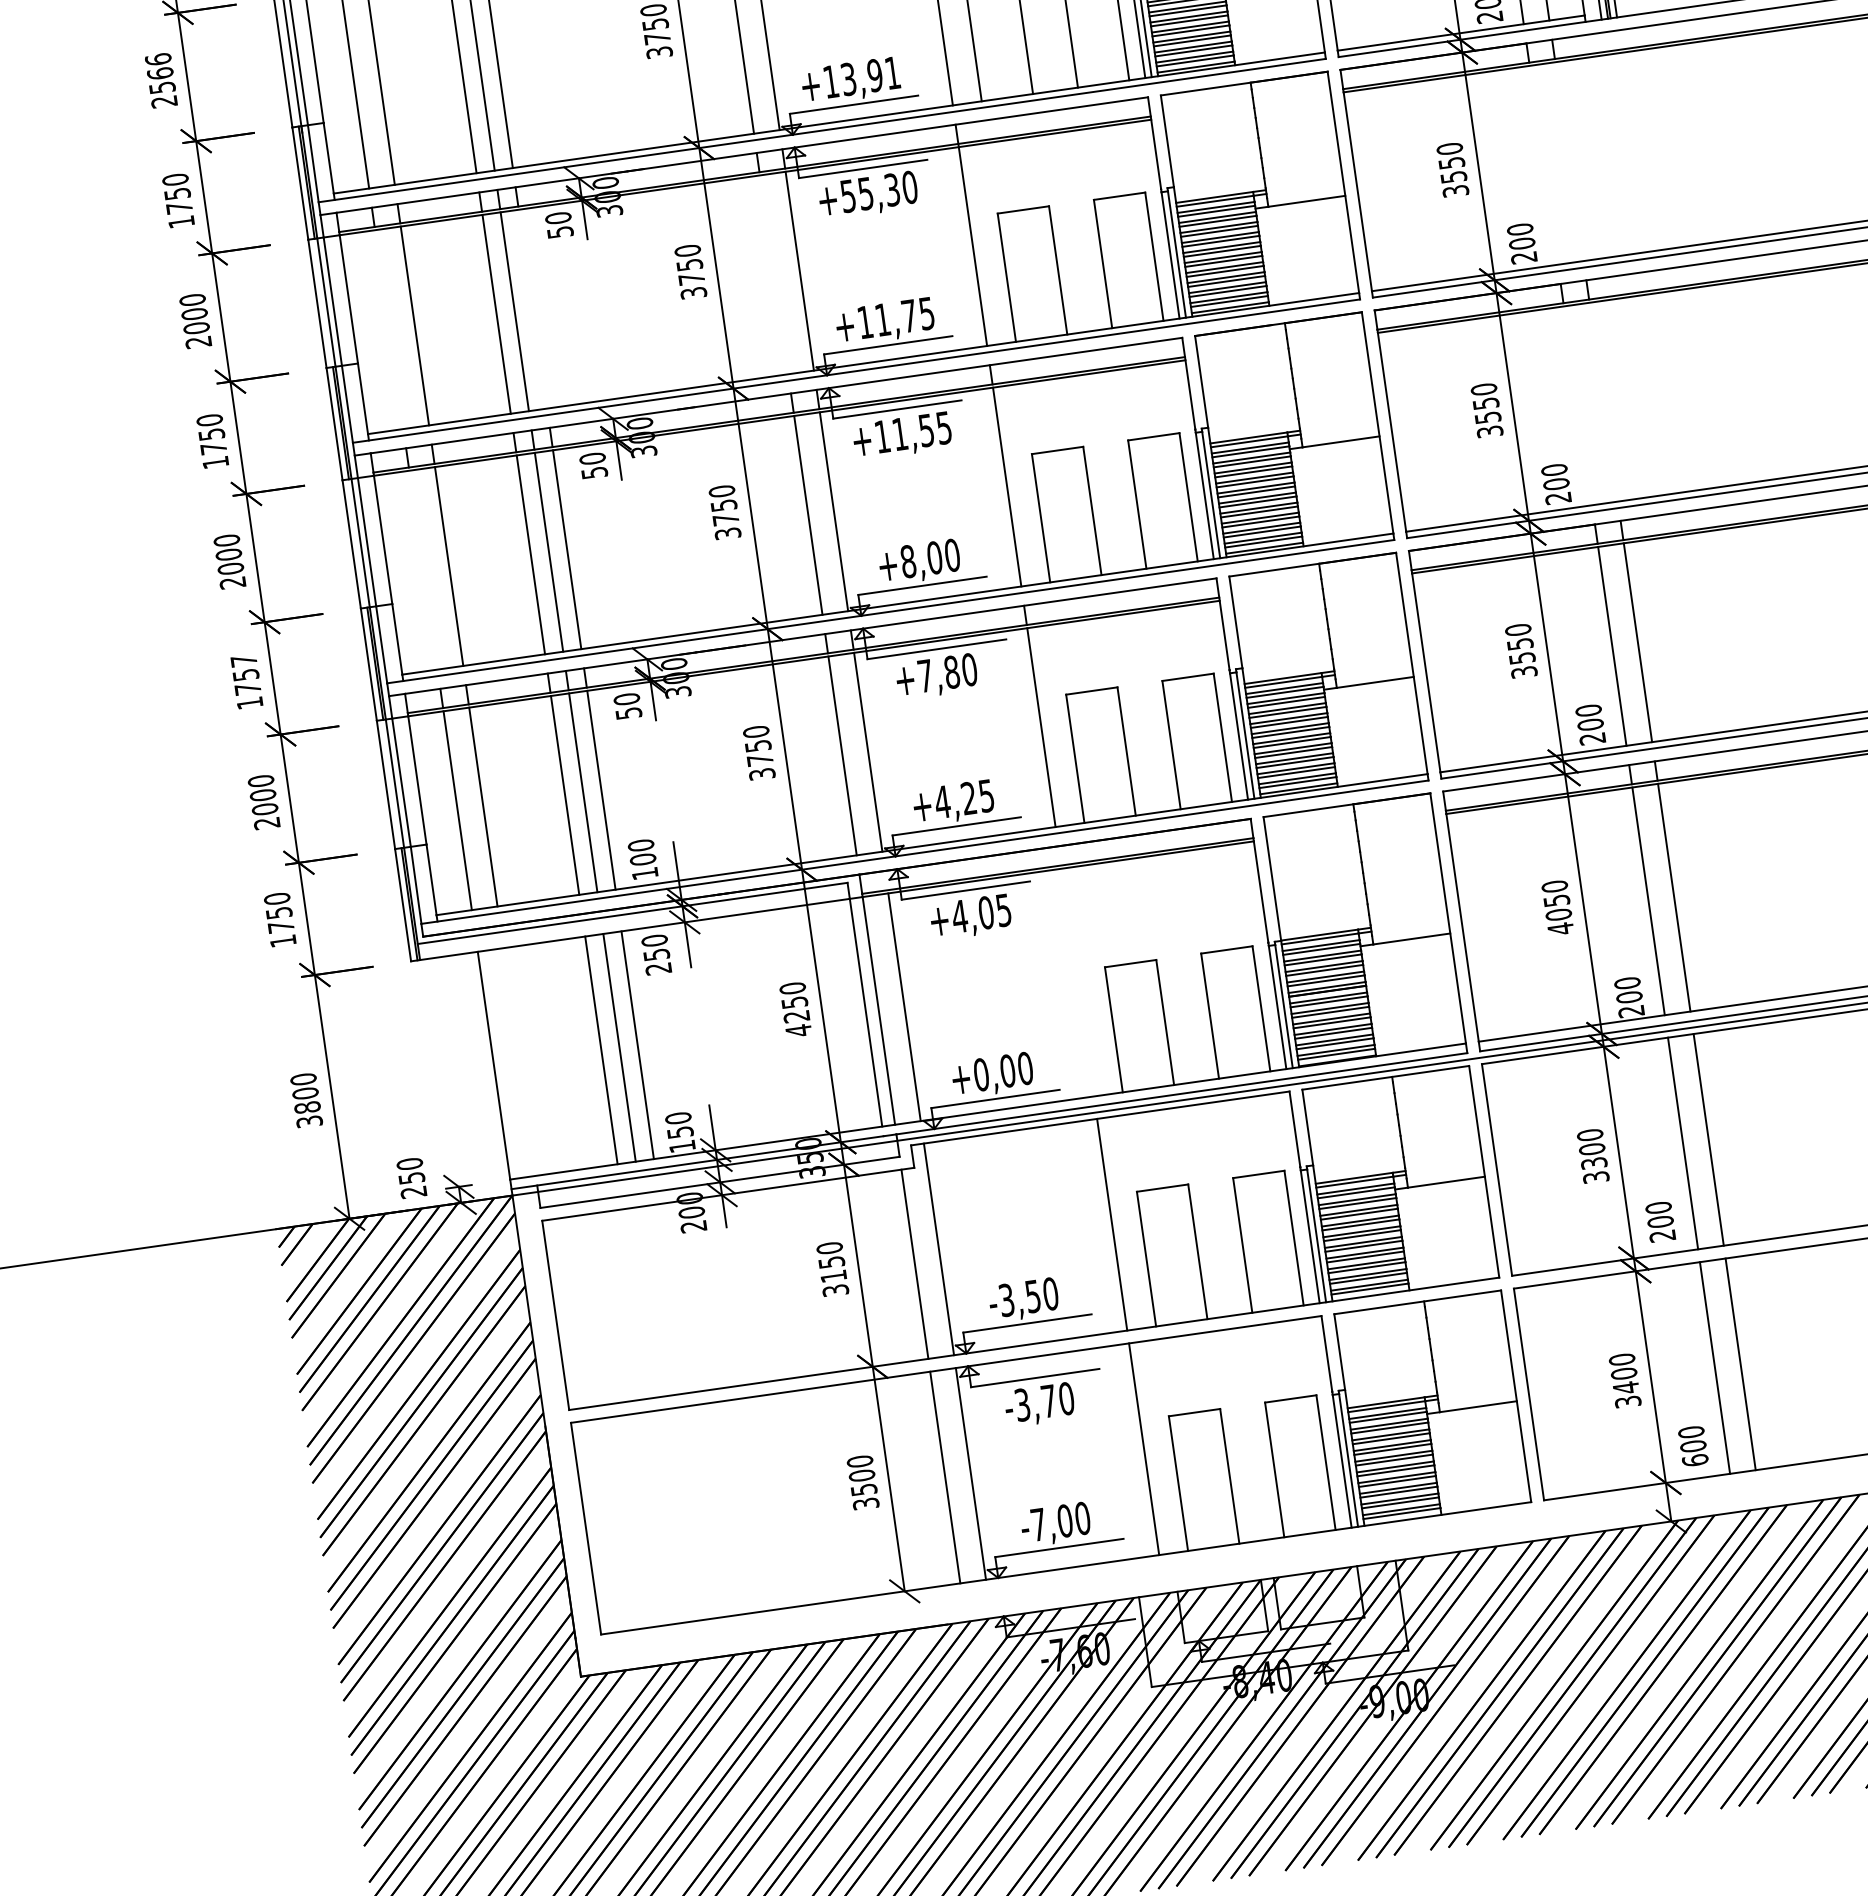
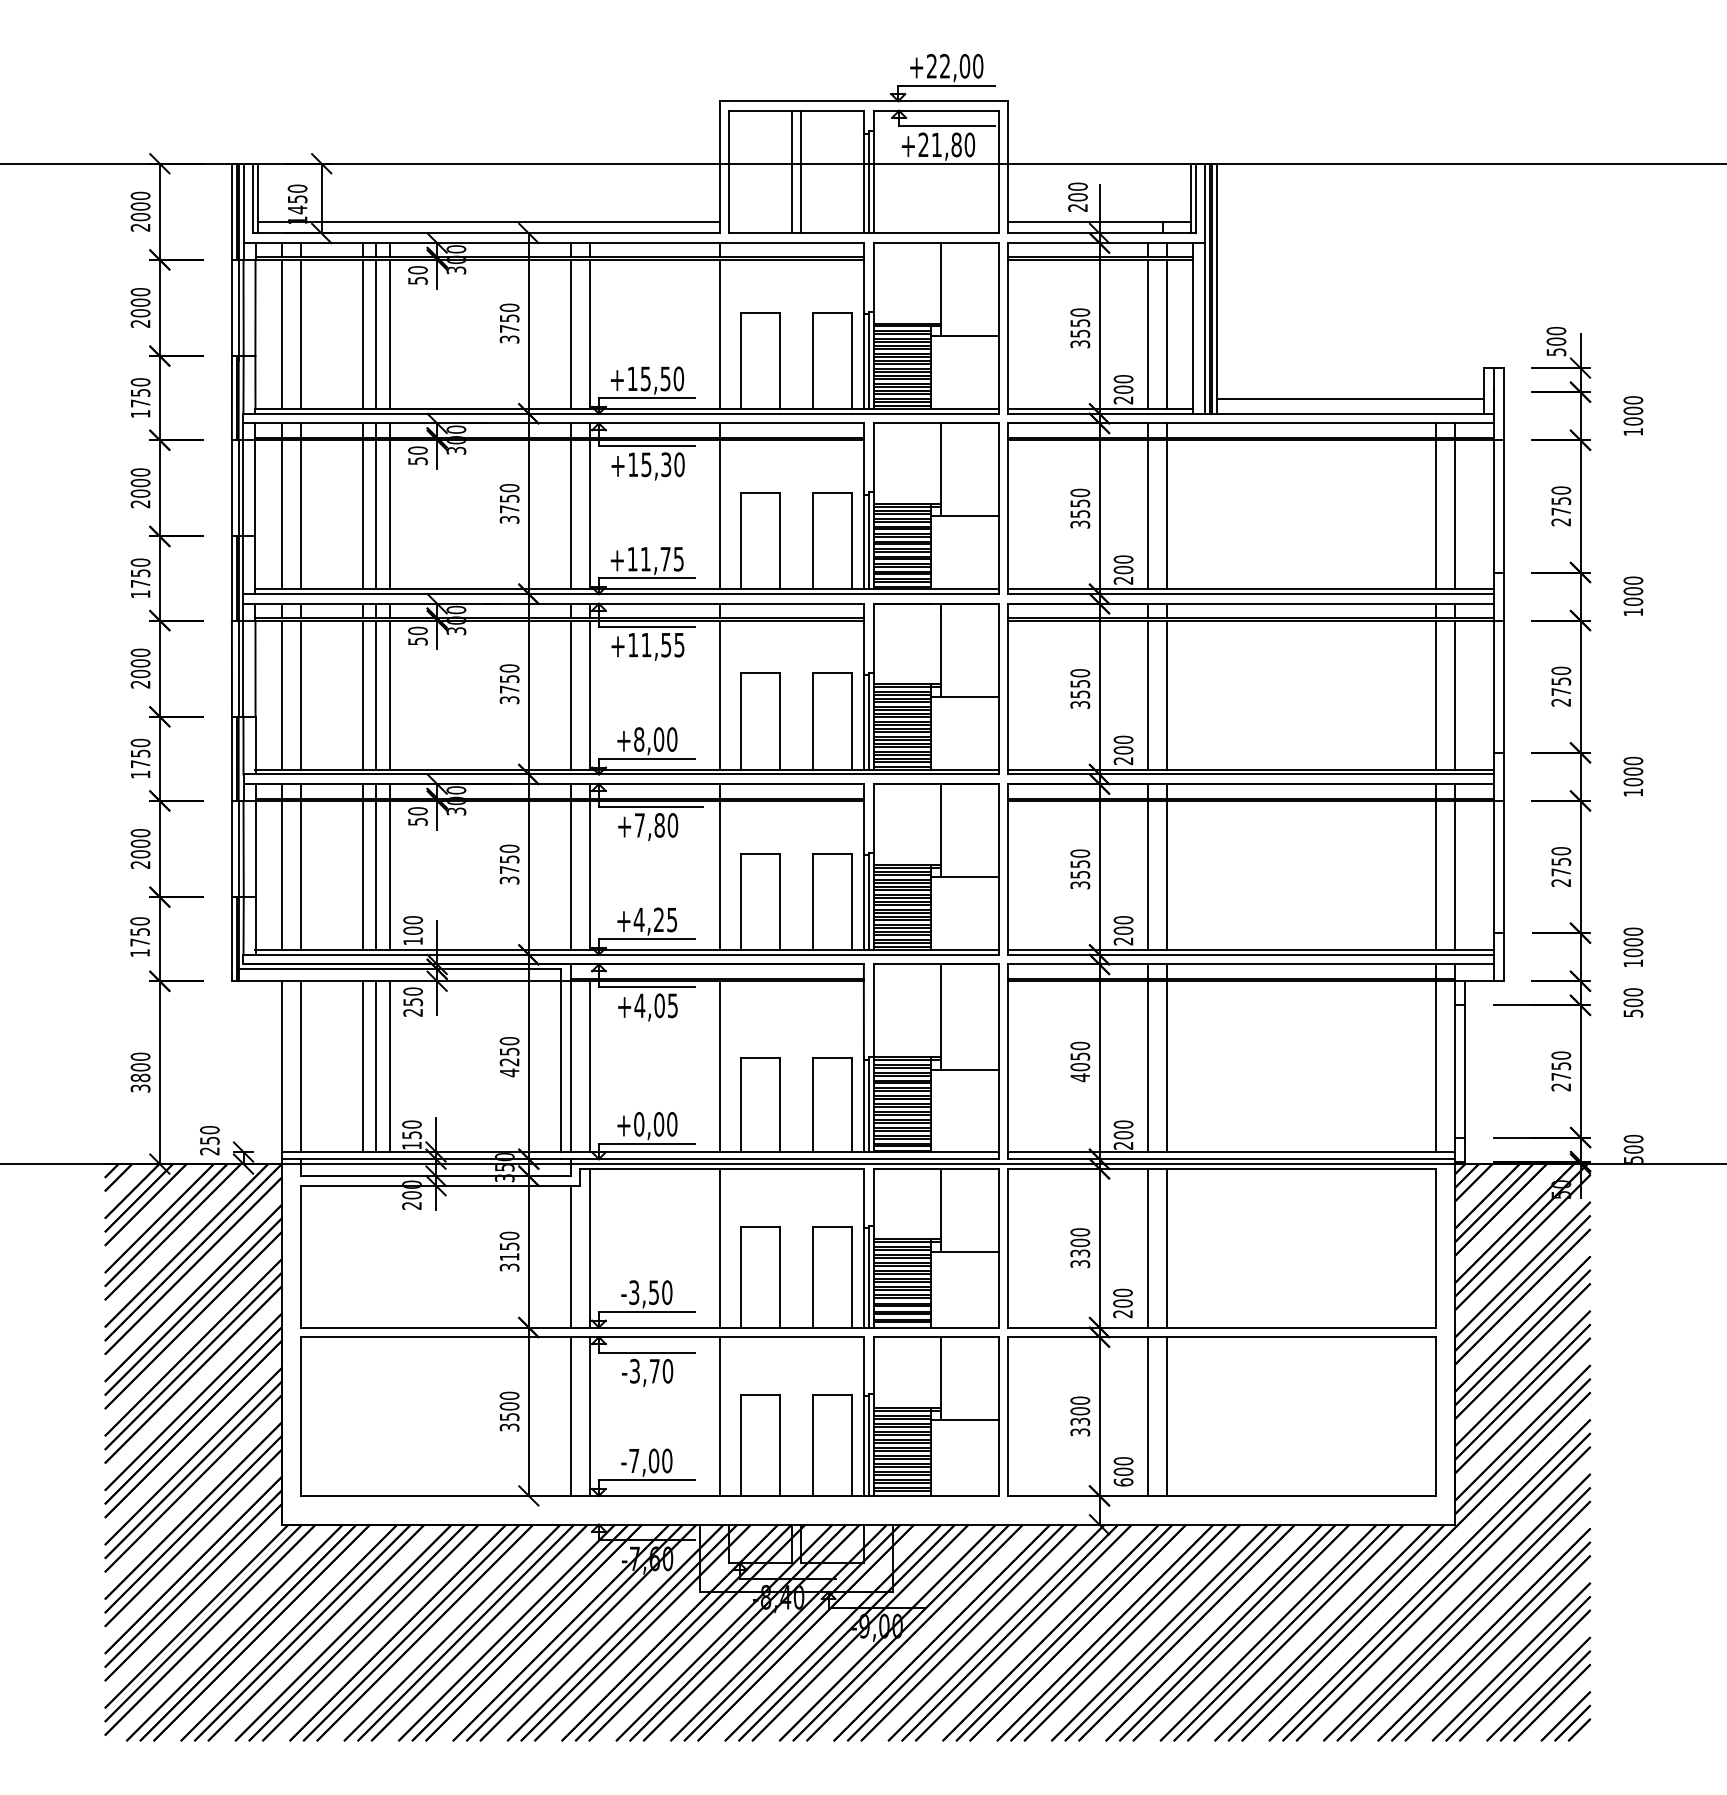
text: (160, 73) -> (140, 302), 2566 -> 2000
text: (870, 75) -> (662, 378), +13,91 -> +15,50
line: (1568, 161) -> (1166, 514), added
line: (1543, 164) -> (1147, 514), added
text: (848, 195) -> (633, 464), +55,30 -> +15,30
line: (773, 274) -> (570, 514), added
line: (532, 308) -> (389, 514), added
line: (388, 329) -> (281, 514), added
line: (1603, 401) -> (1166, 694), added
line: (1577, 405) -> (1147, 694), added
line: (422, 569) -> (281, 694), added
text: (243, 660) -> (140, 742), 1757 -> 1750
line: (1077, 982) -> (719, 1066), added
line: (519, 1061) -> (301, 1066), added
text: (1626, 1387) -> (1080, 1421), 3400 -> 3300

